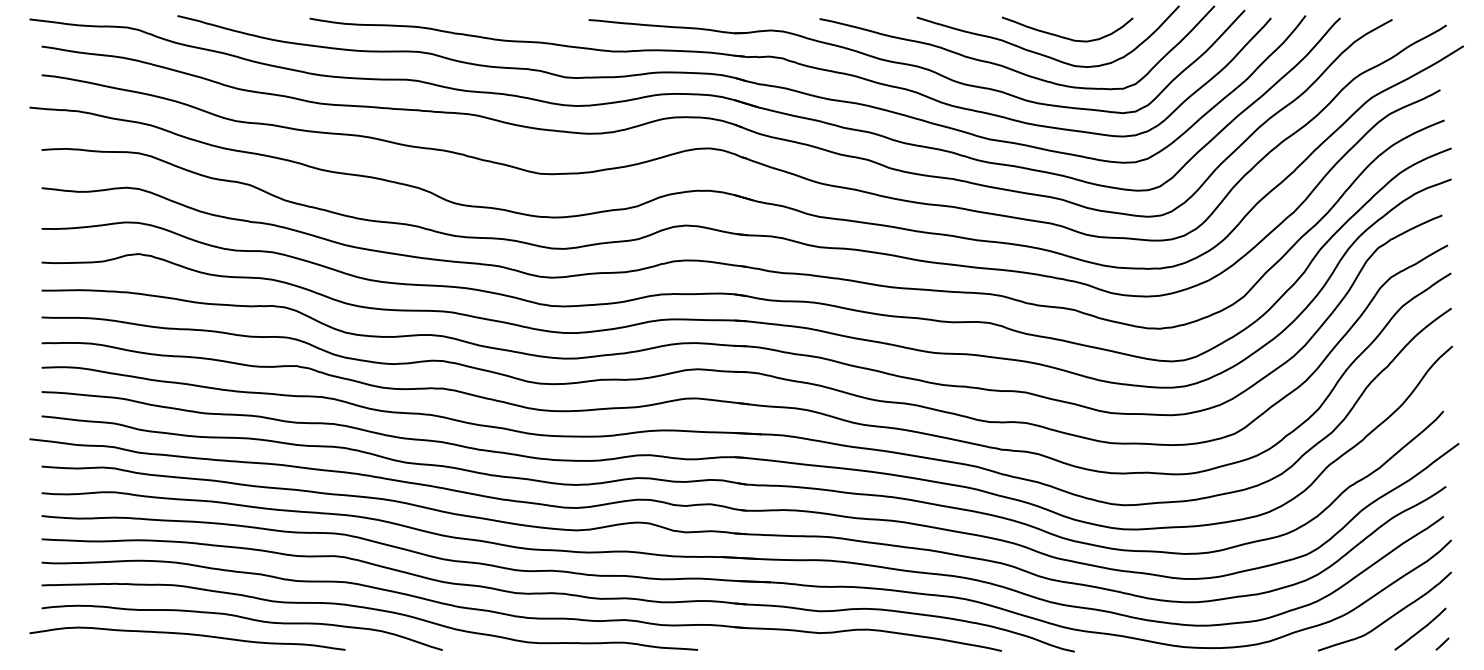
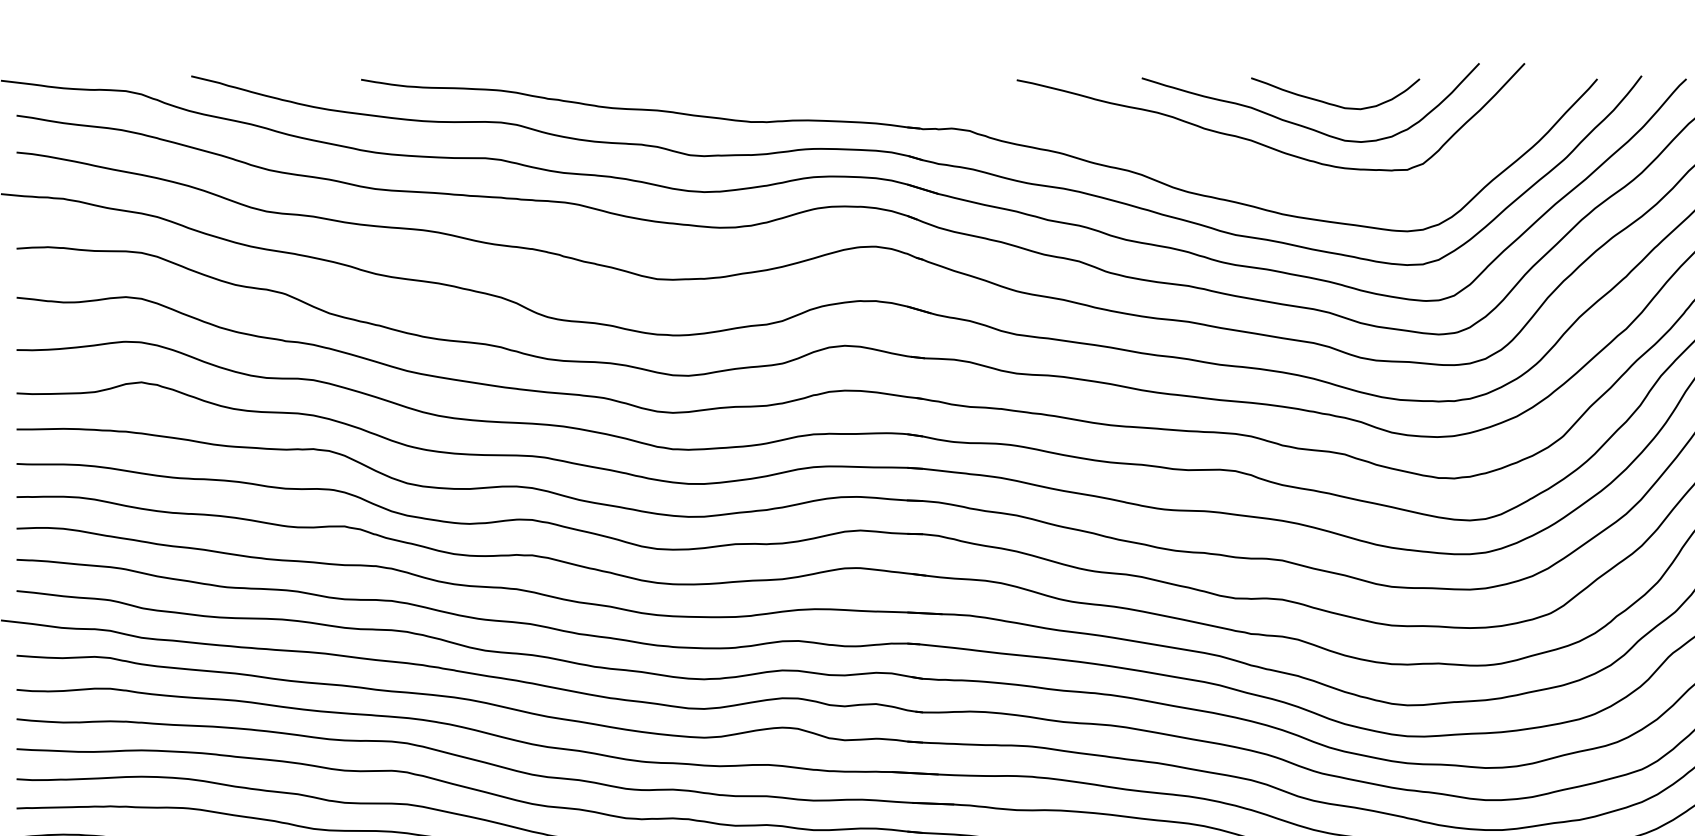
part: (916, 61) -> (1141, 134), removed

